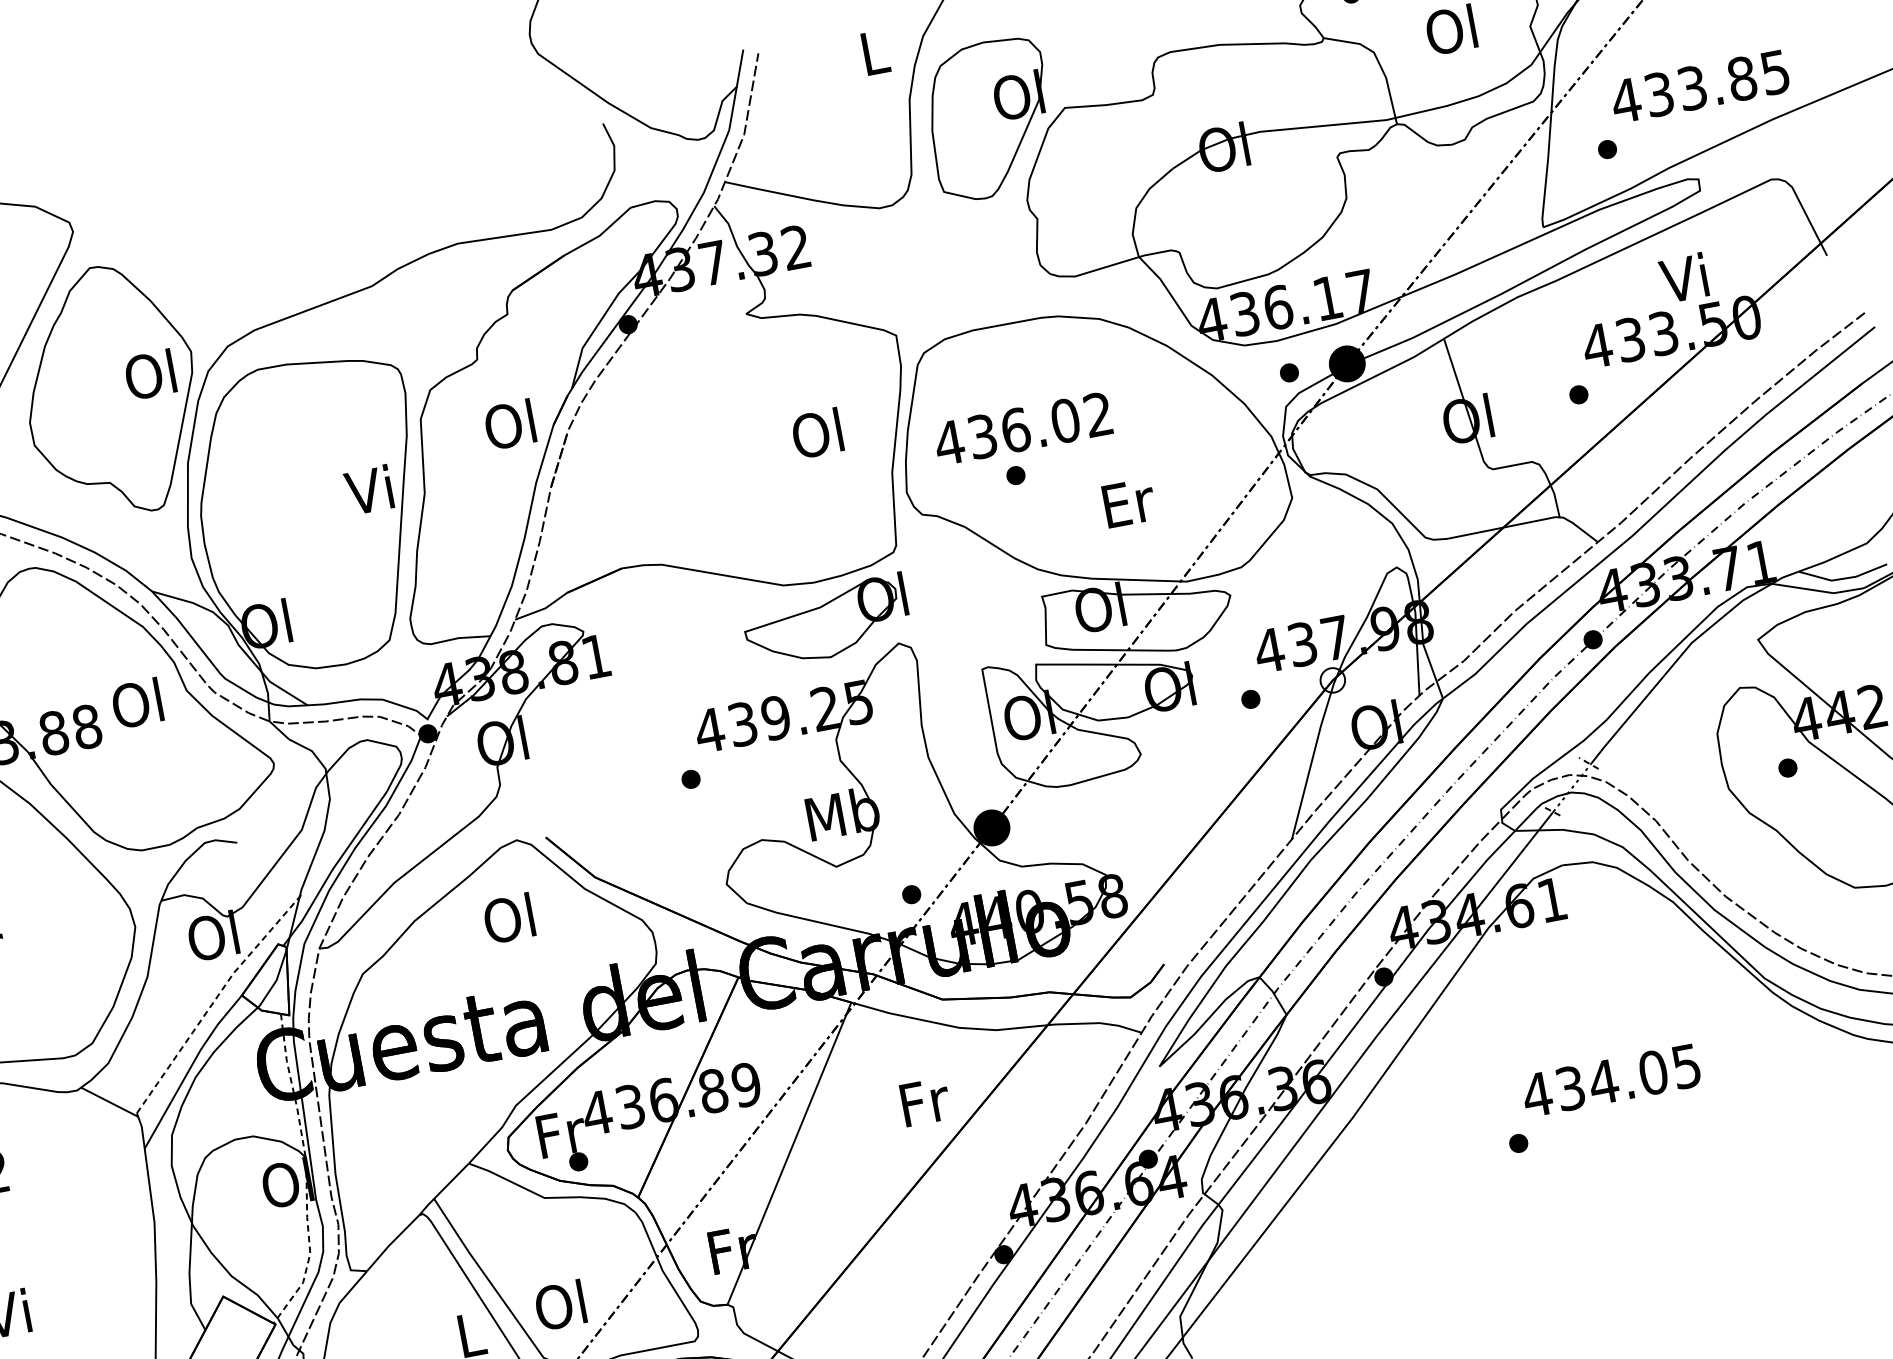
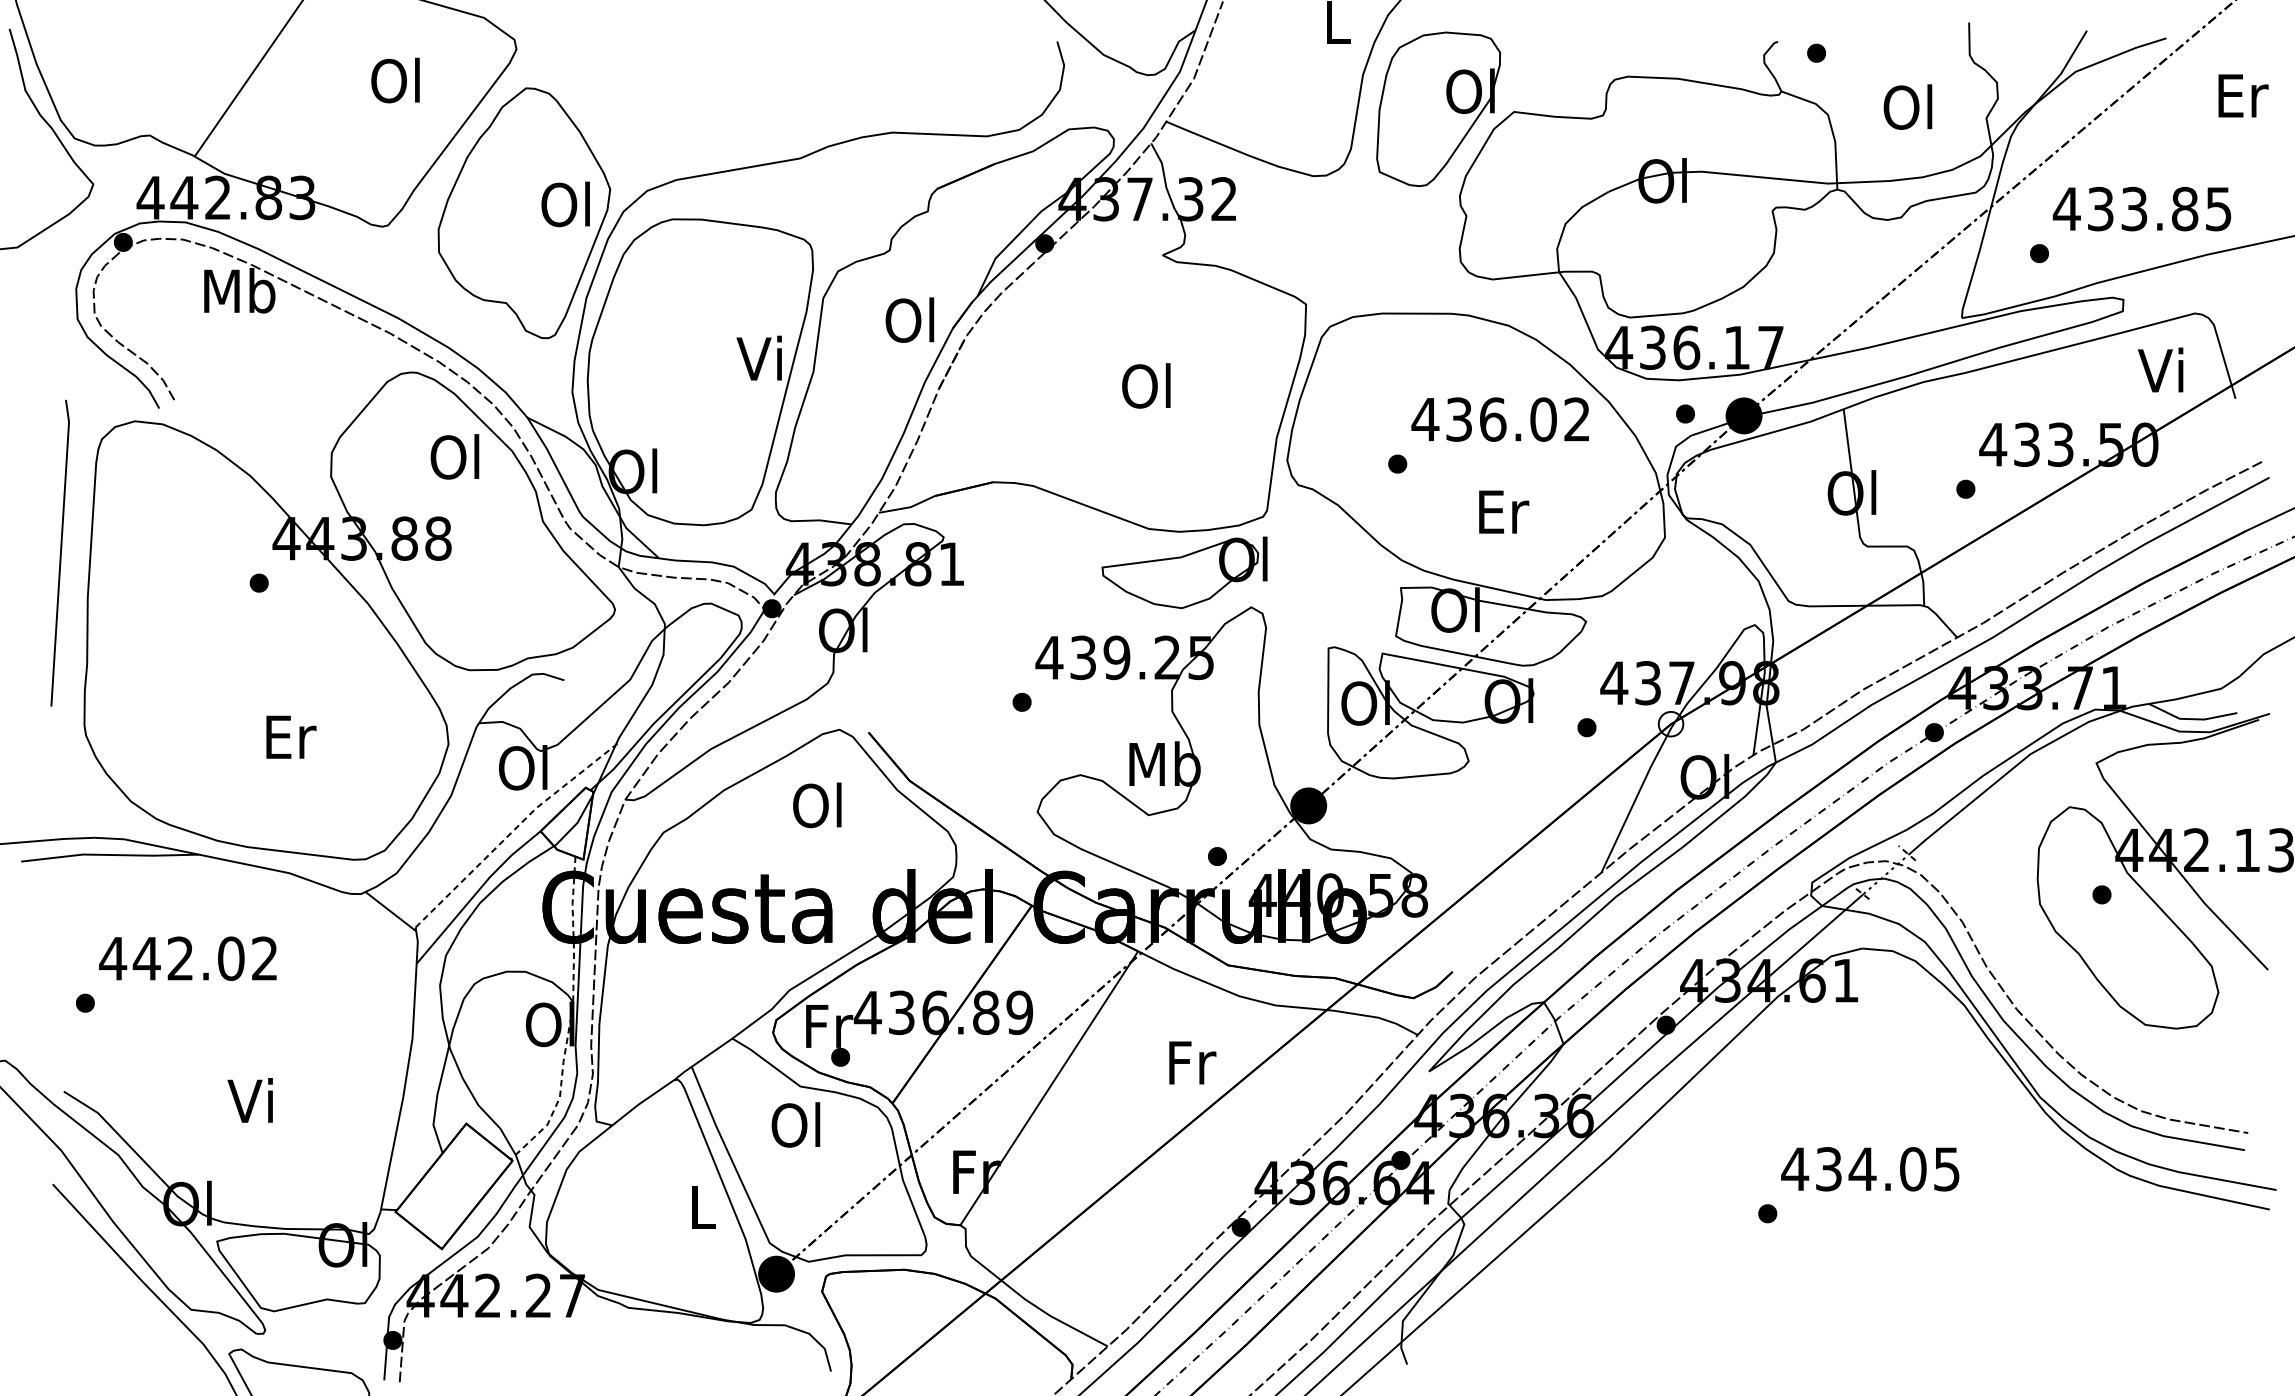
text: (1683, 277) -> (2160, 369), moved
text: (1022, 428) -> (1499, 419), moved
text: (817, 433) -> (1146, 385), moved
text: (136, 703) -> (454, 456), moved
text: (559, 1305) -> (795, 1124), moved

